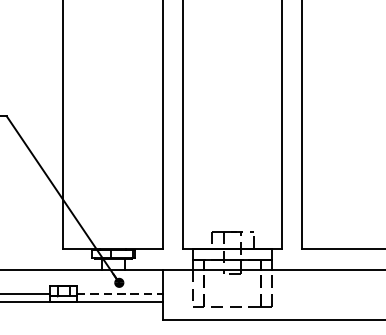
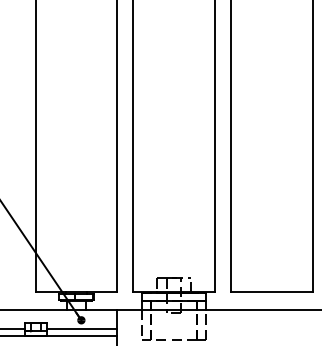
line: (120, 294) -> (82, 329), dashed -> solid

